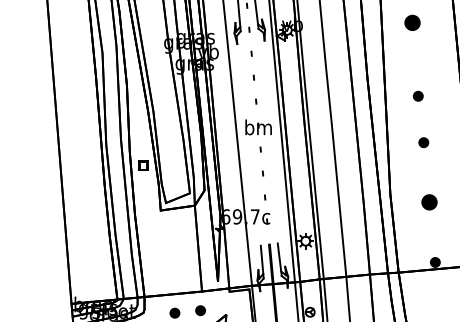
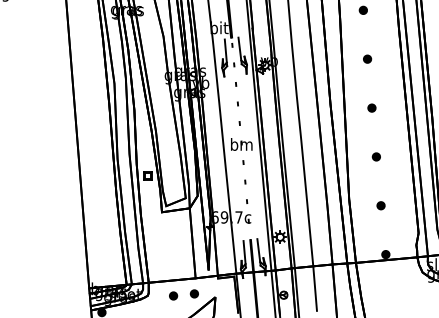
part: (412, 21) -> (367, 58), size x0.62
part: (417, 95) -> (371, 107), moved
part: (428, 202) -> (380, 205), size x0.62

